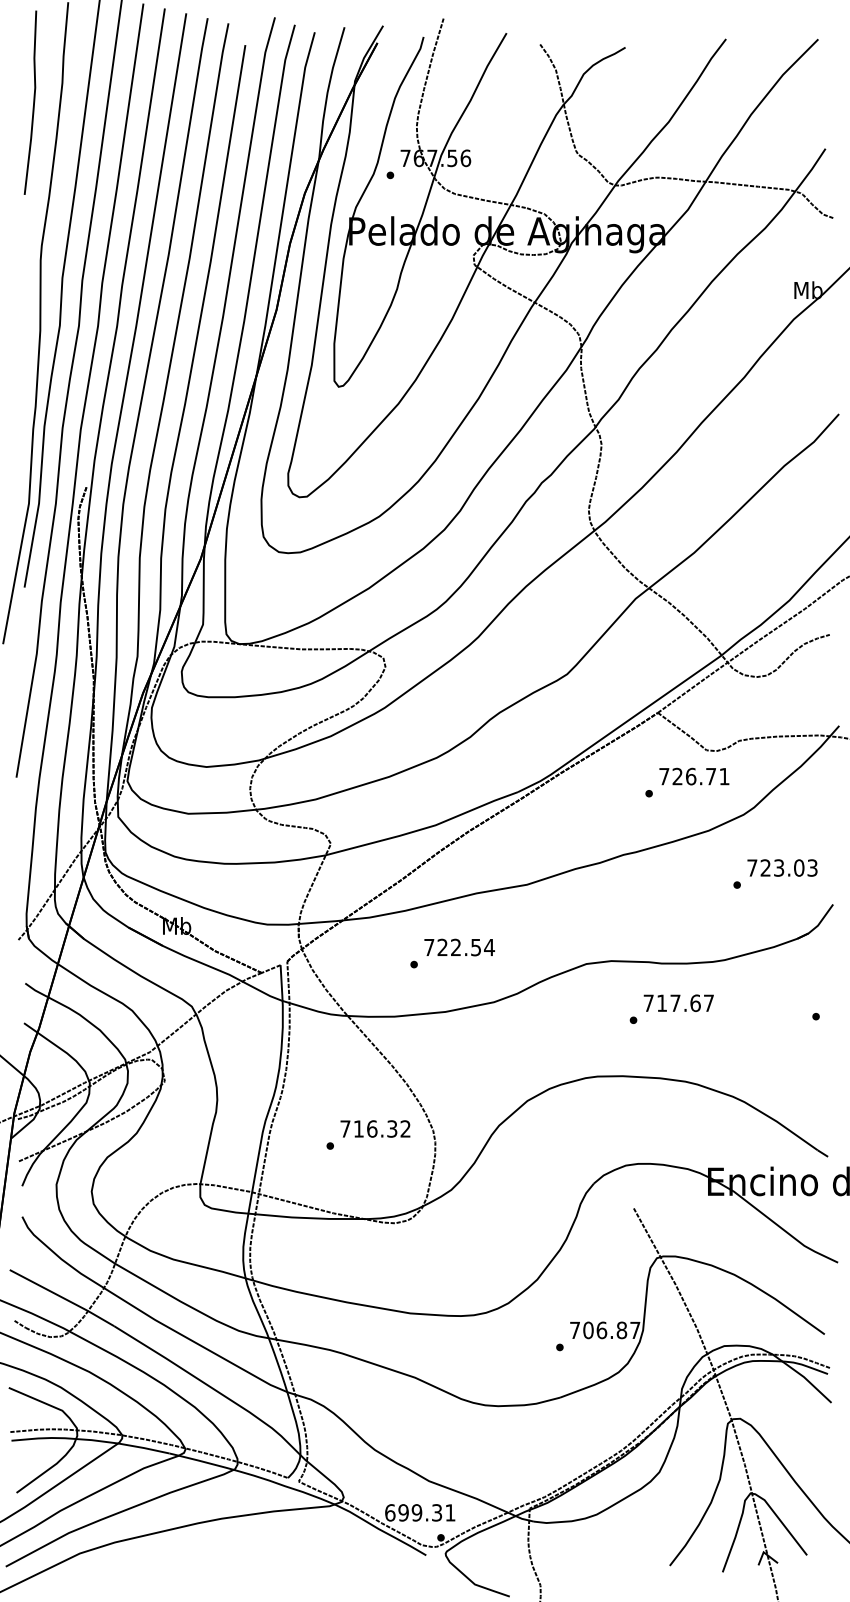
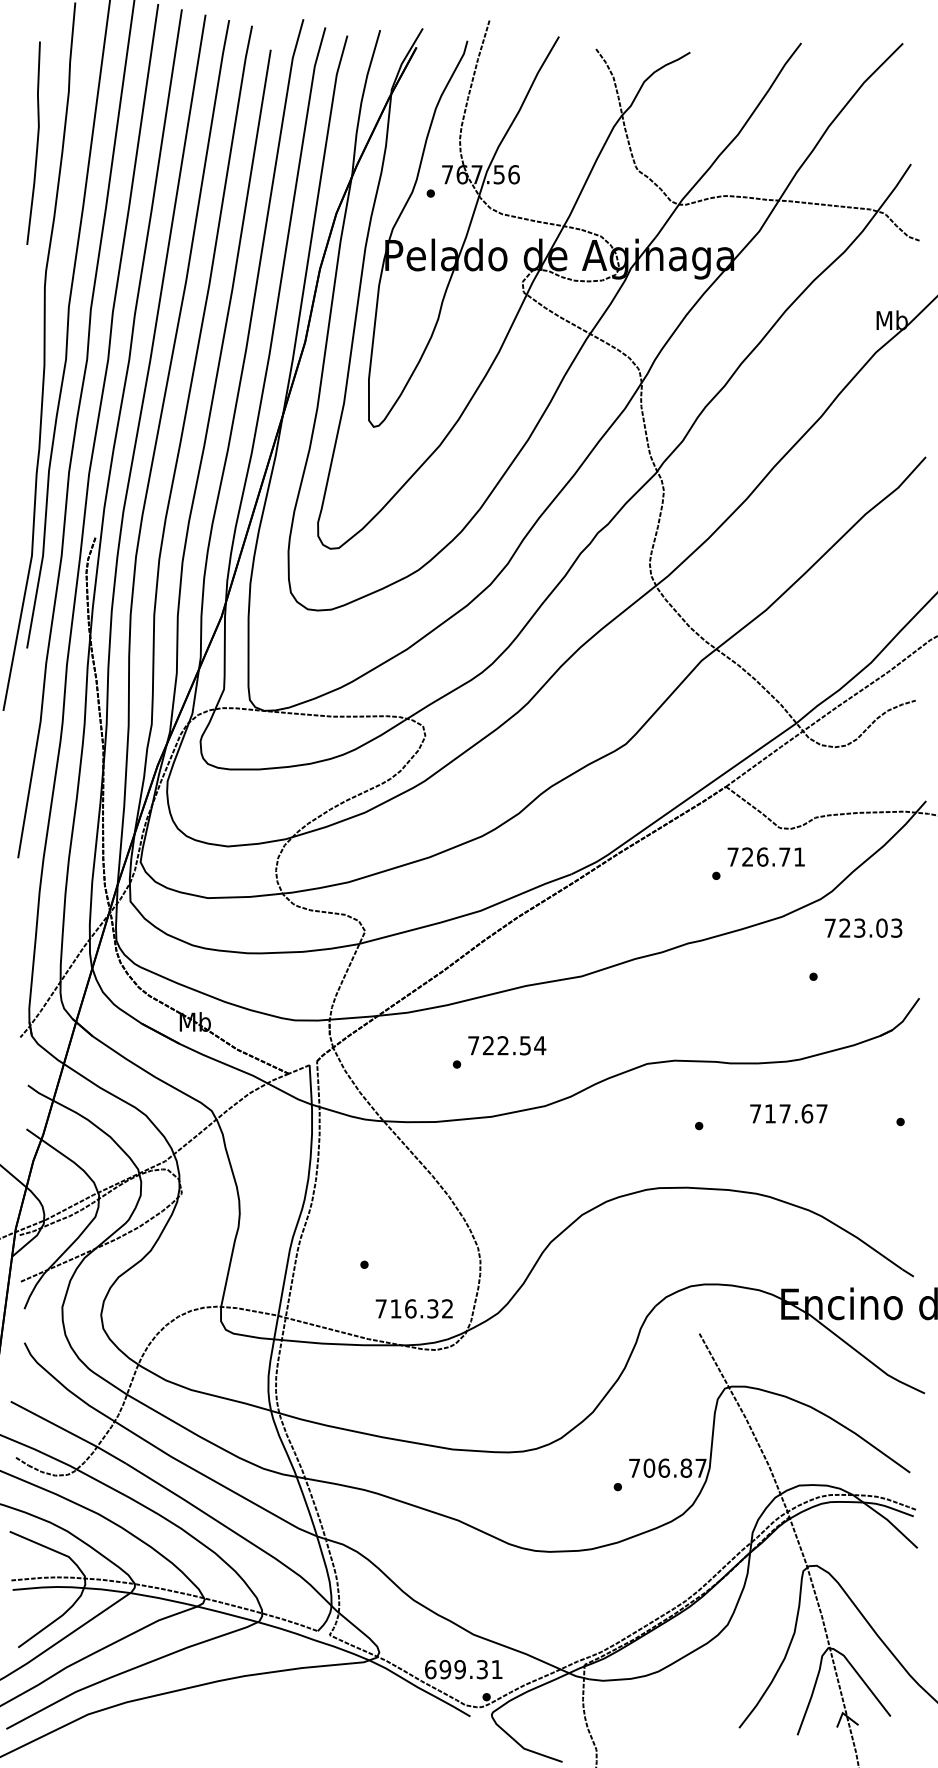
curve: (33, 102) -> (36, 142), moved
text: (782, 867) -> (863, 927), moved
text: (678, 1002) -> (788, 1112), moved
text: (375, 1128) -> (414, 1308), moved

